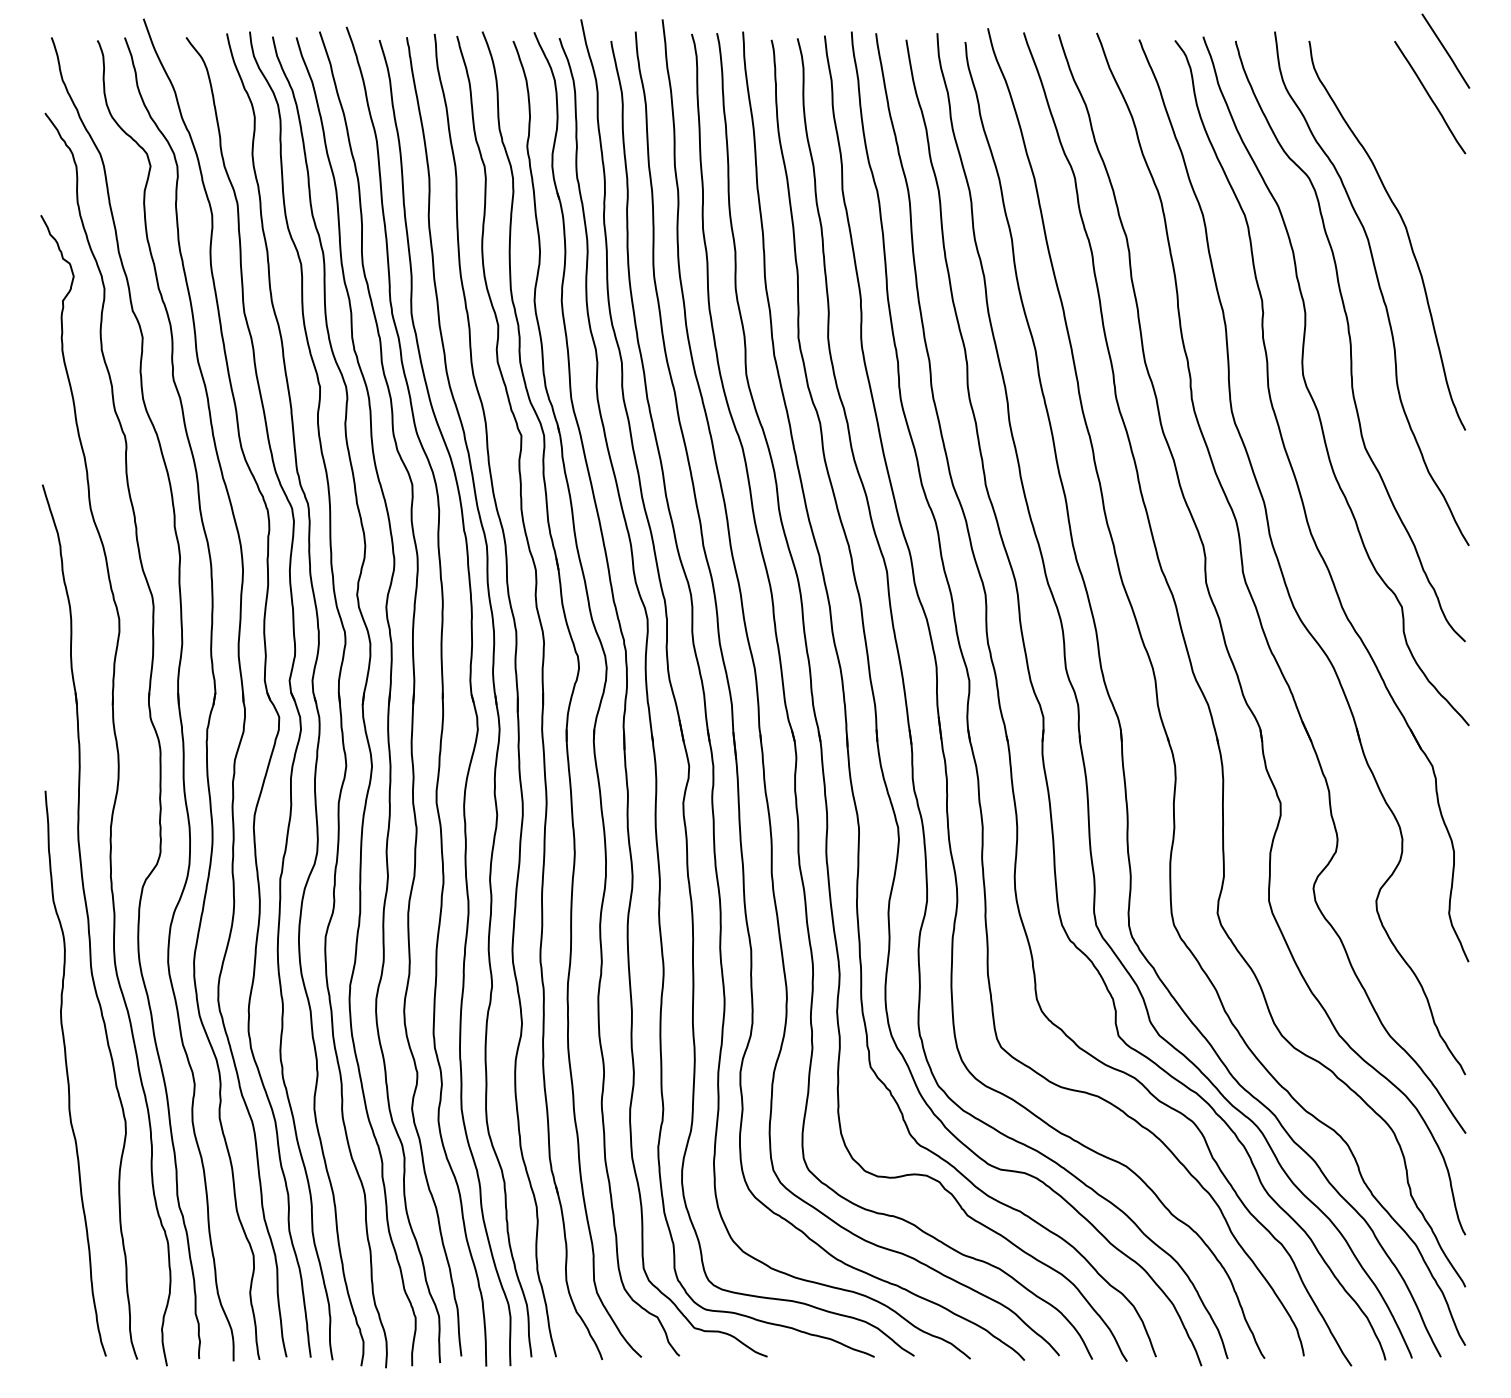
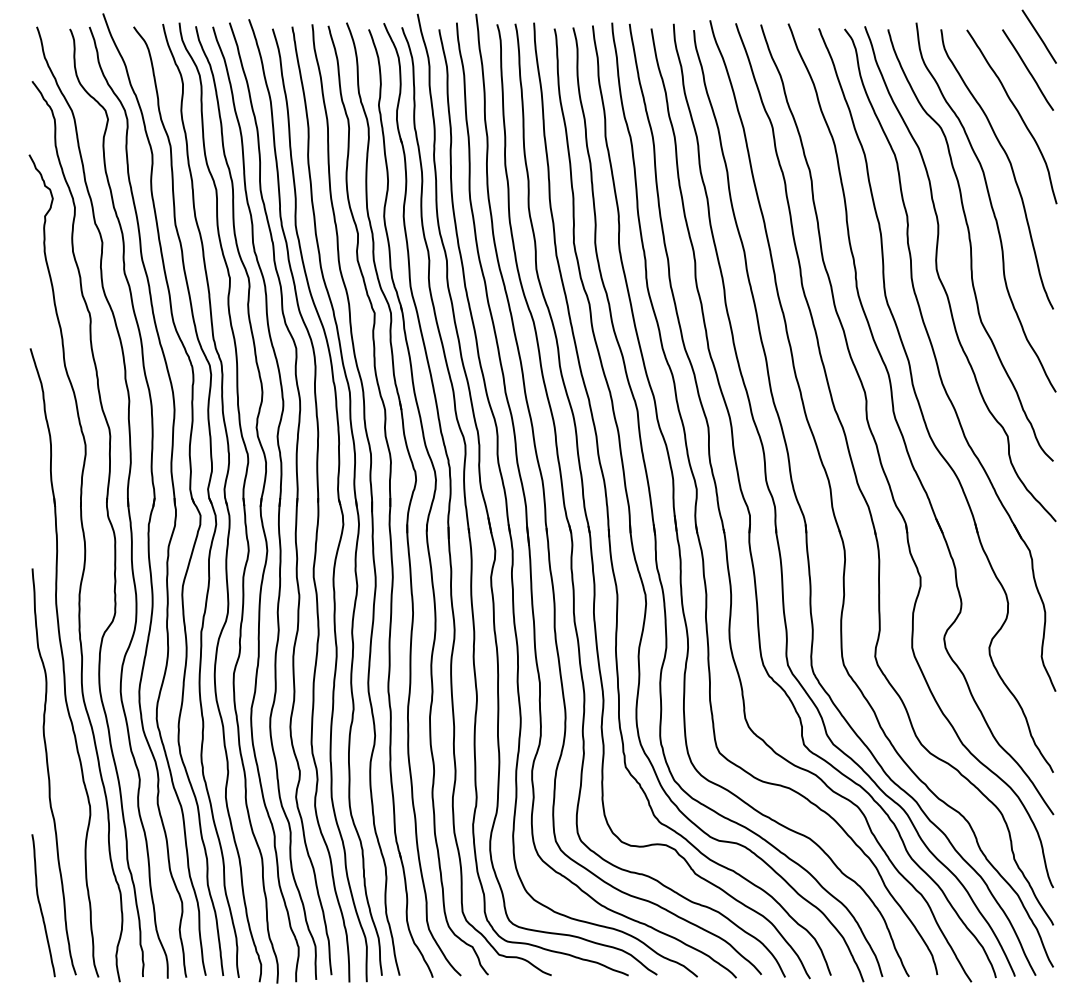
curve: (1414, 155) -> (1016, 111), added
curve: (57, 1260) -> (41, 906), added

